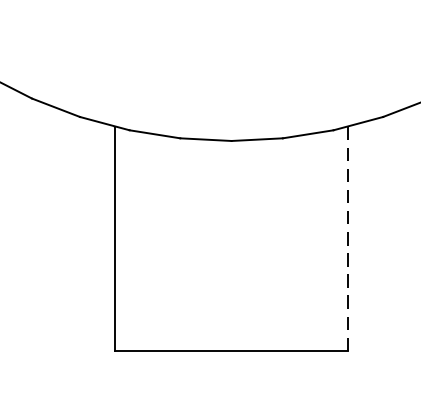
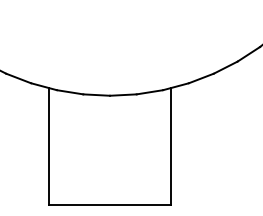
line: (347, 238) -> (170, 146), dashed -> solid

